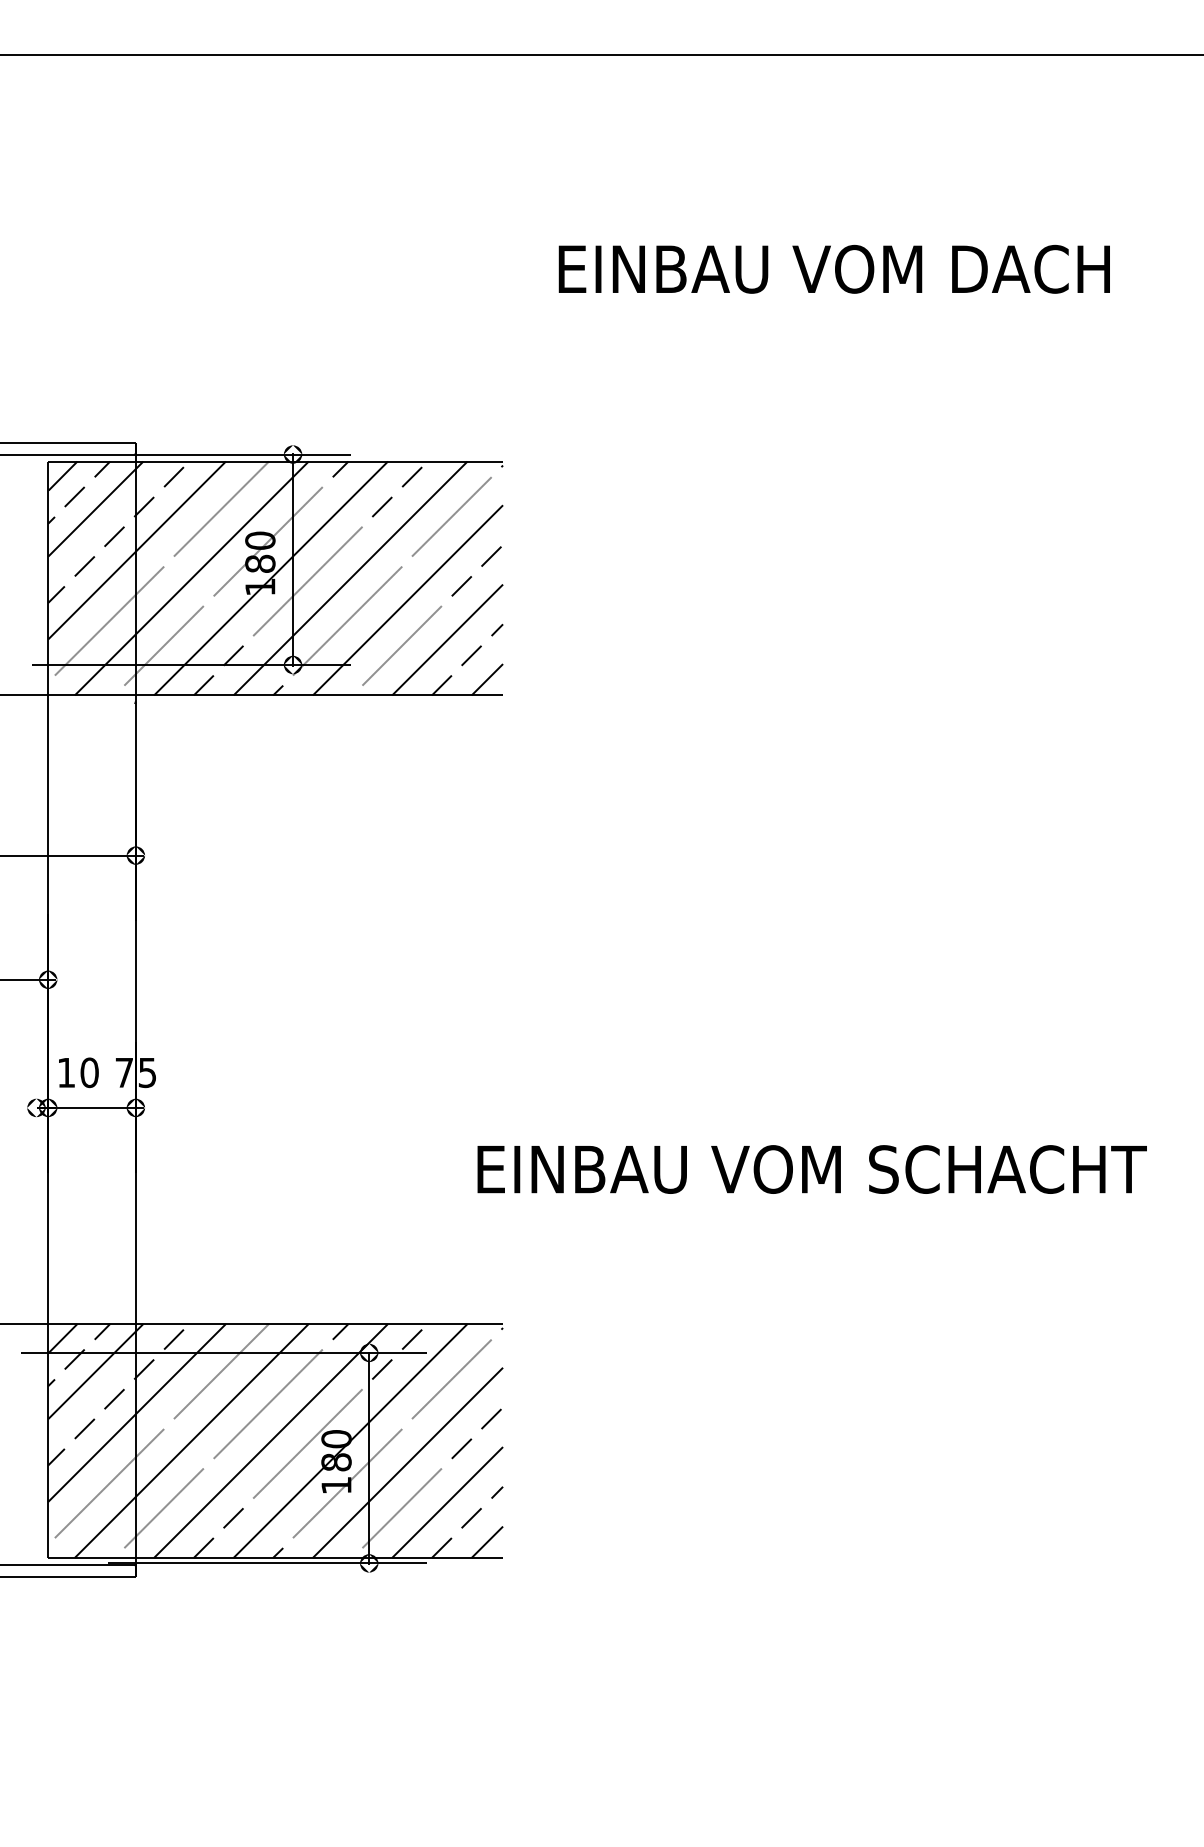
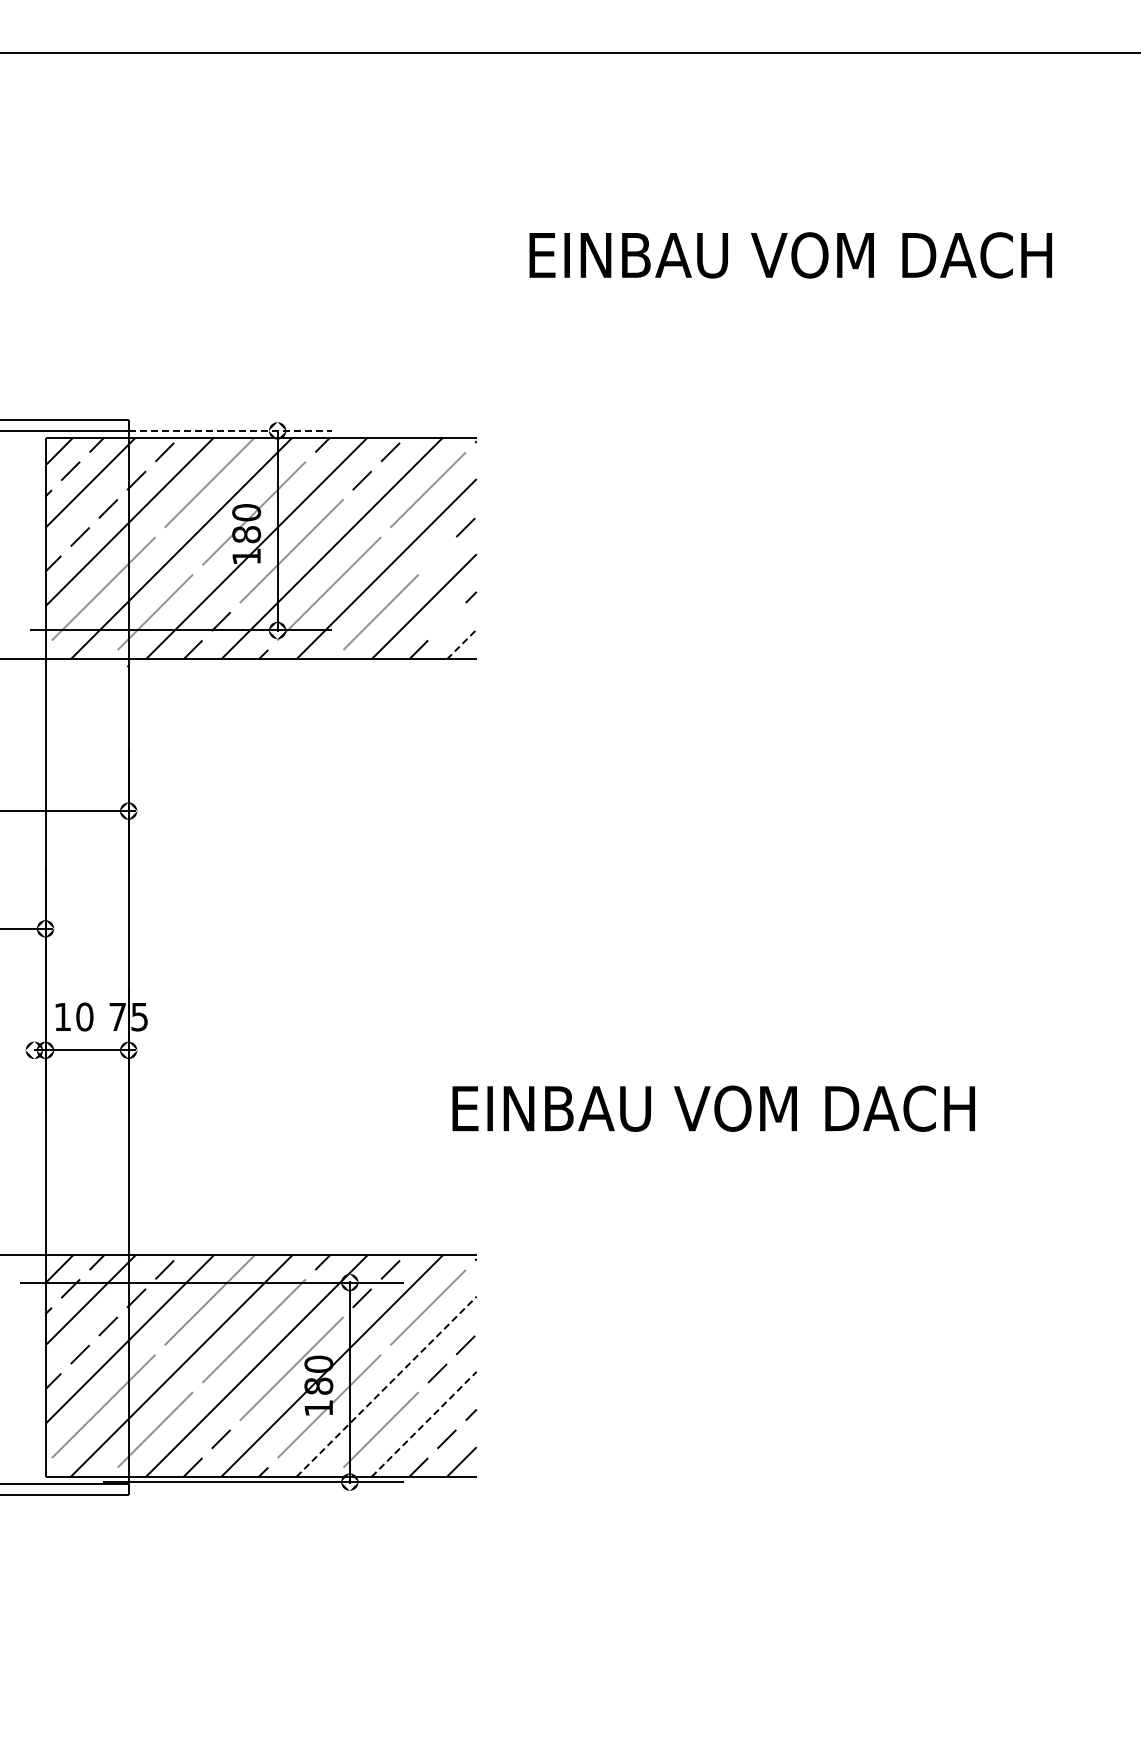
line: (243, 454) -> (230, 430), solid -> dashed
line: (461, 585) -> (437, 555), removed
line: (471, 655) -> (446, 621), removed
line: (488, 679) -> (462, 644), solid -> dashed
text: (1008, 1169) -> (955, 1108), EINBAU VOM SCHACHT -> EINBAU VOM DACH
line: (407, 1462) -> (386, 1386), solid -> dashed
line: (447, 1501) -> (424, 1423), solid -> dashed

